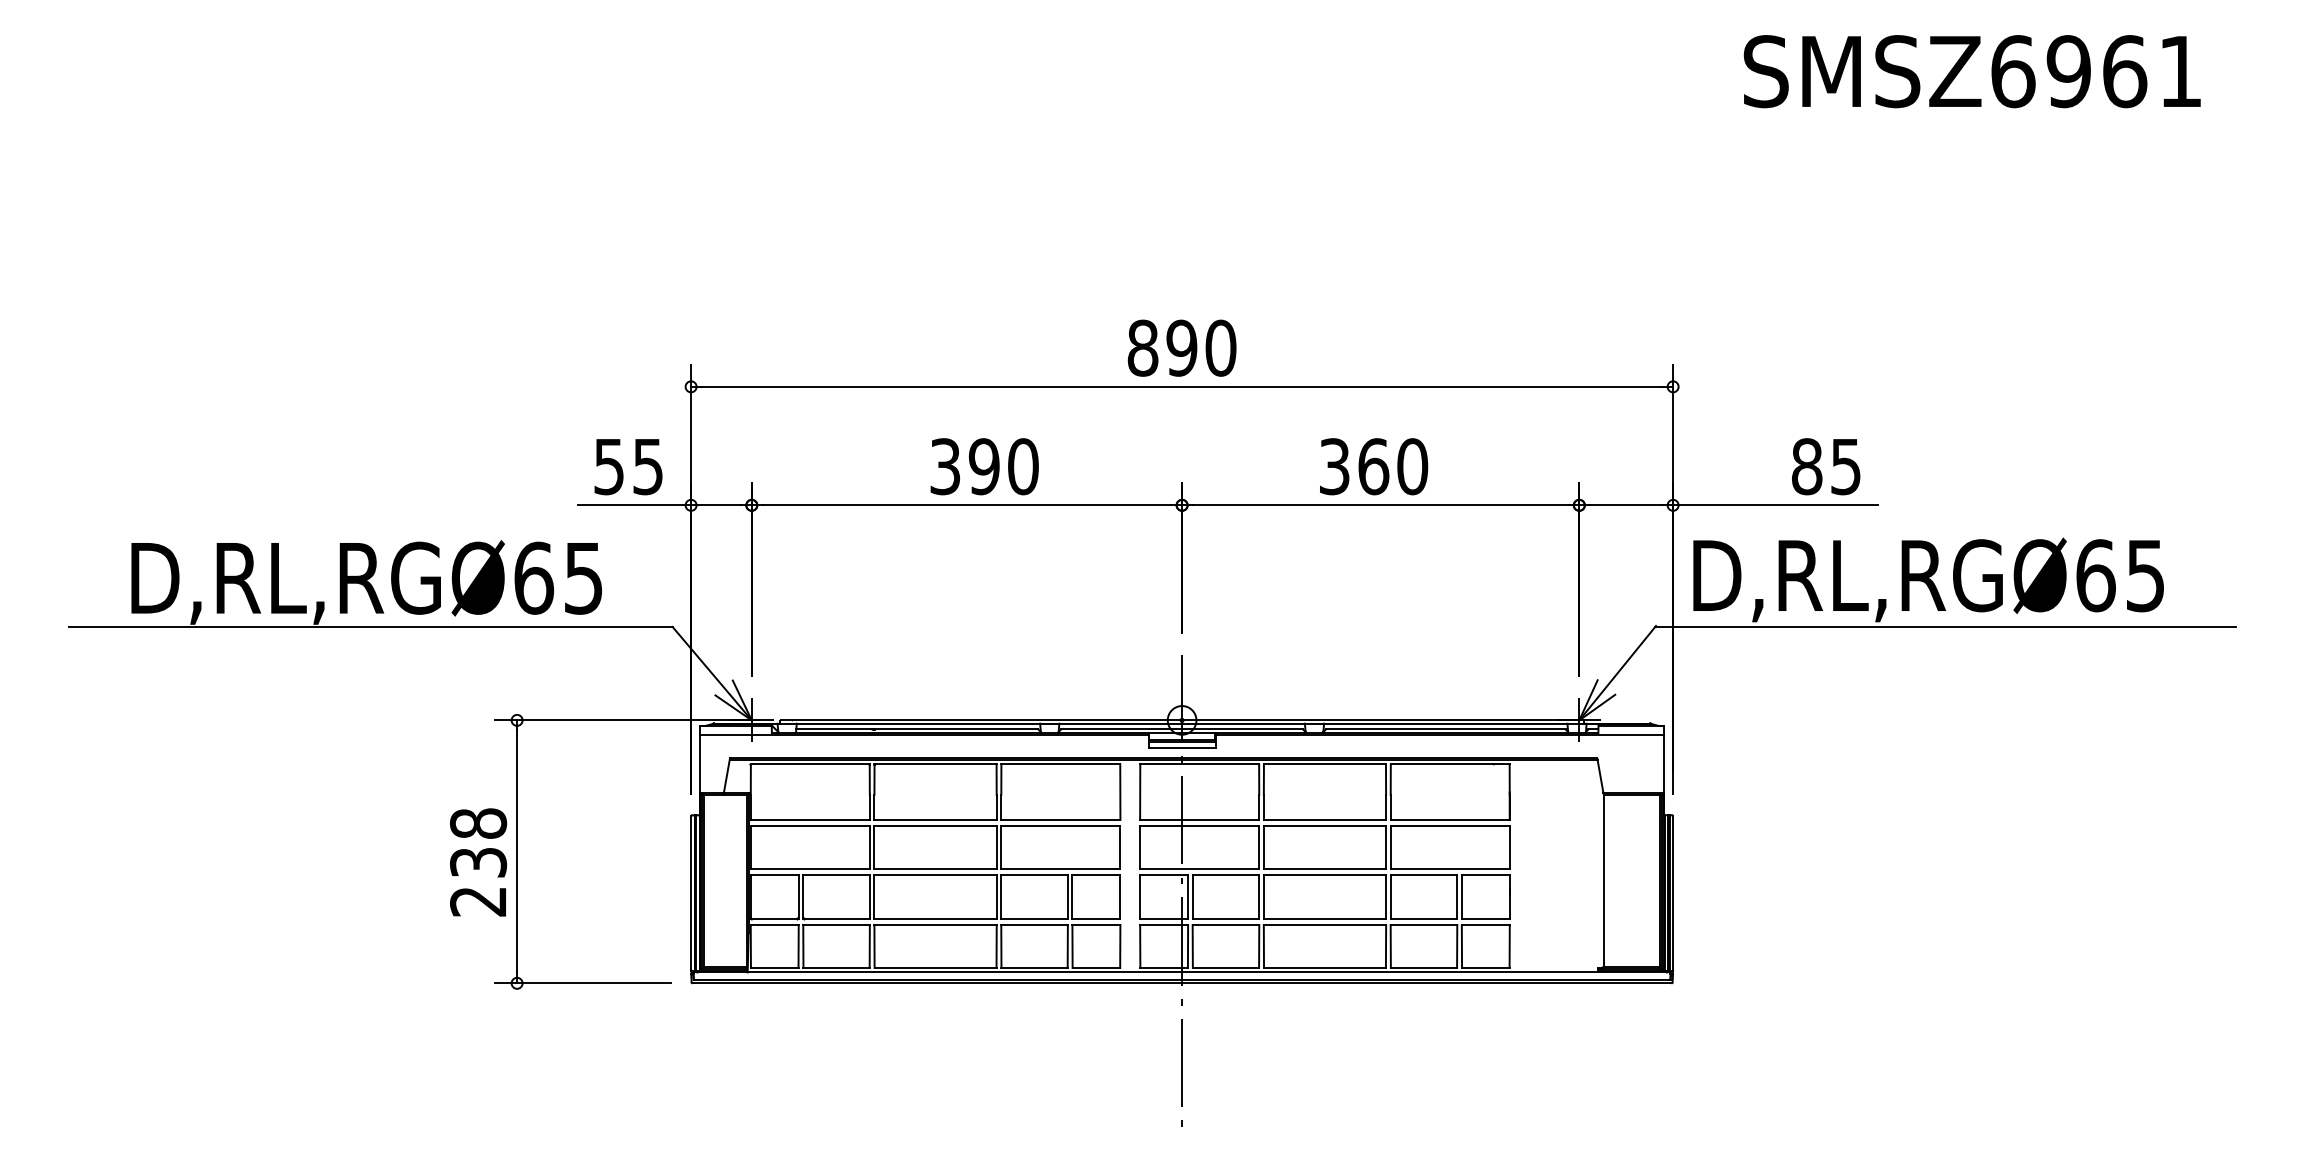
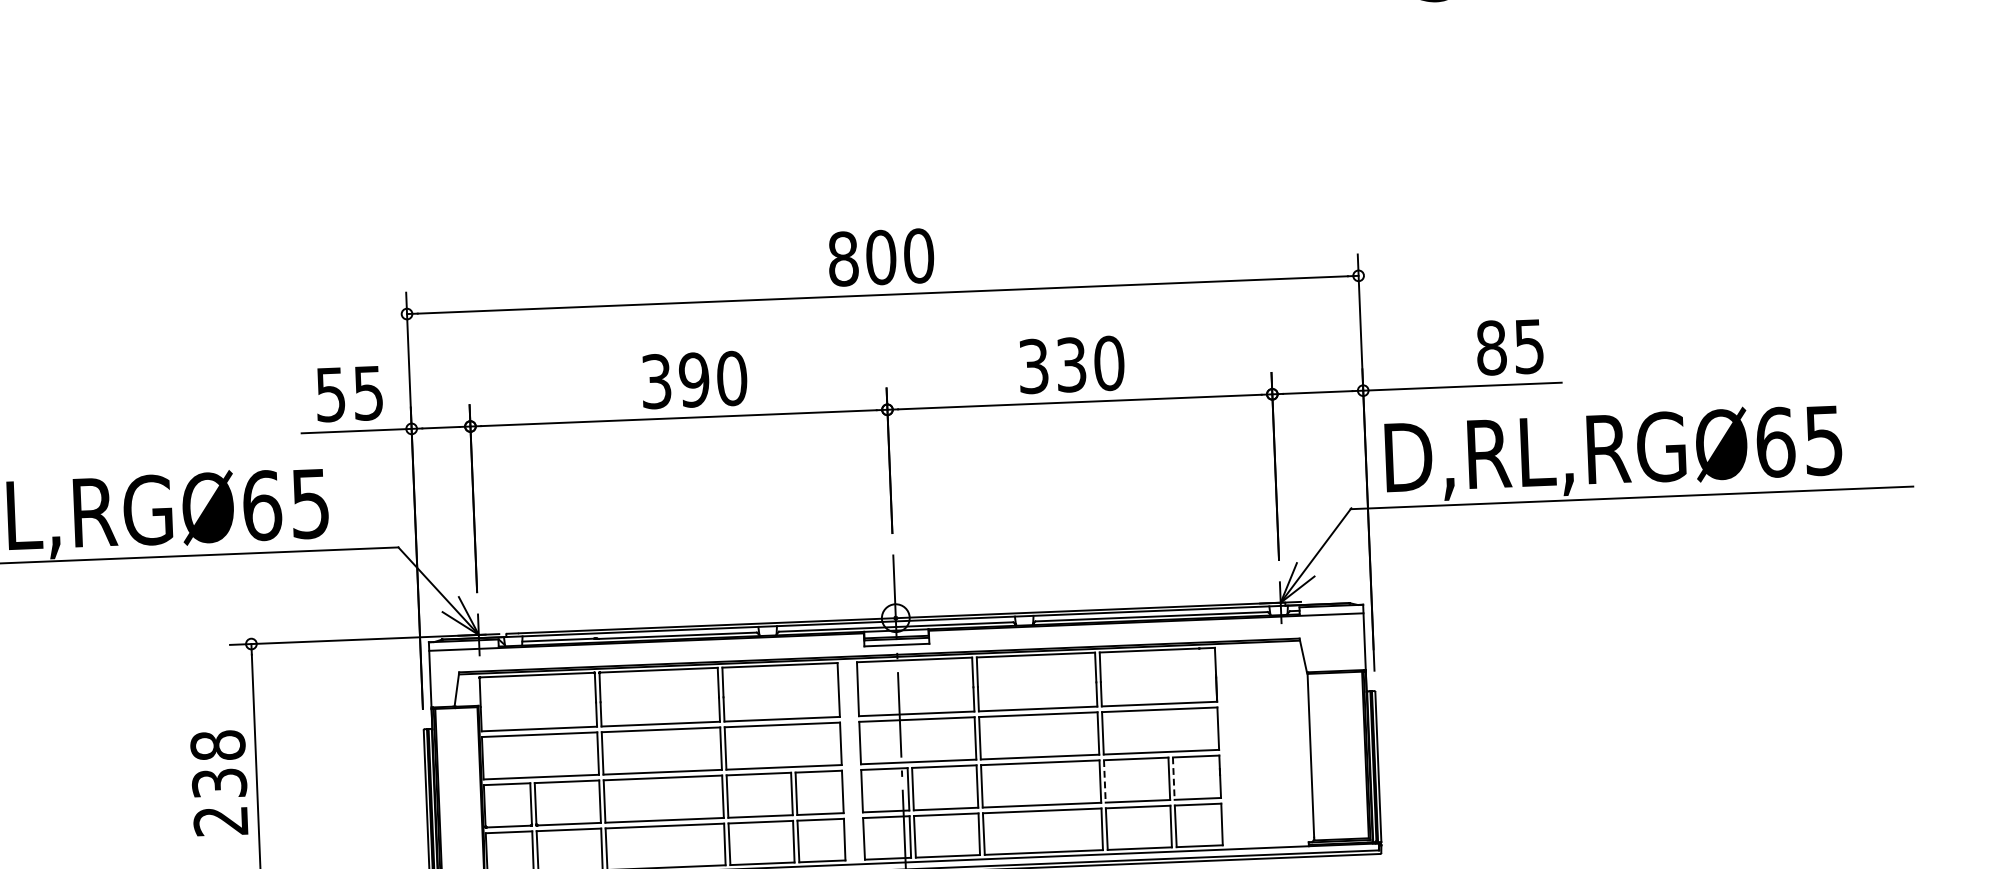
text: (1181, 347) -> (880, 256), 890 -> 800
text: (1373, 466) -> (1071, 364), 360 -> 330
line: (1390, 897) -> (1104, 781), solid -> dashed
line: (1461, 897) -> (1173, 778), solid -> dashed

